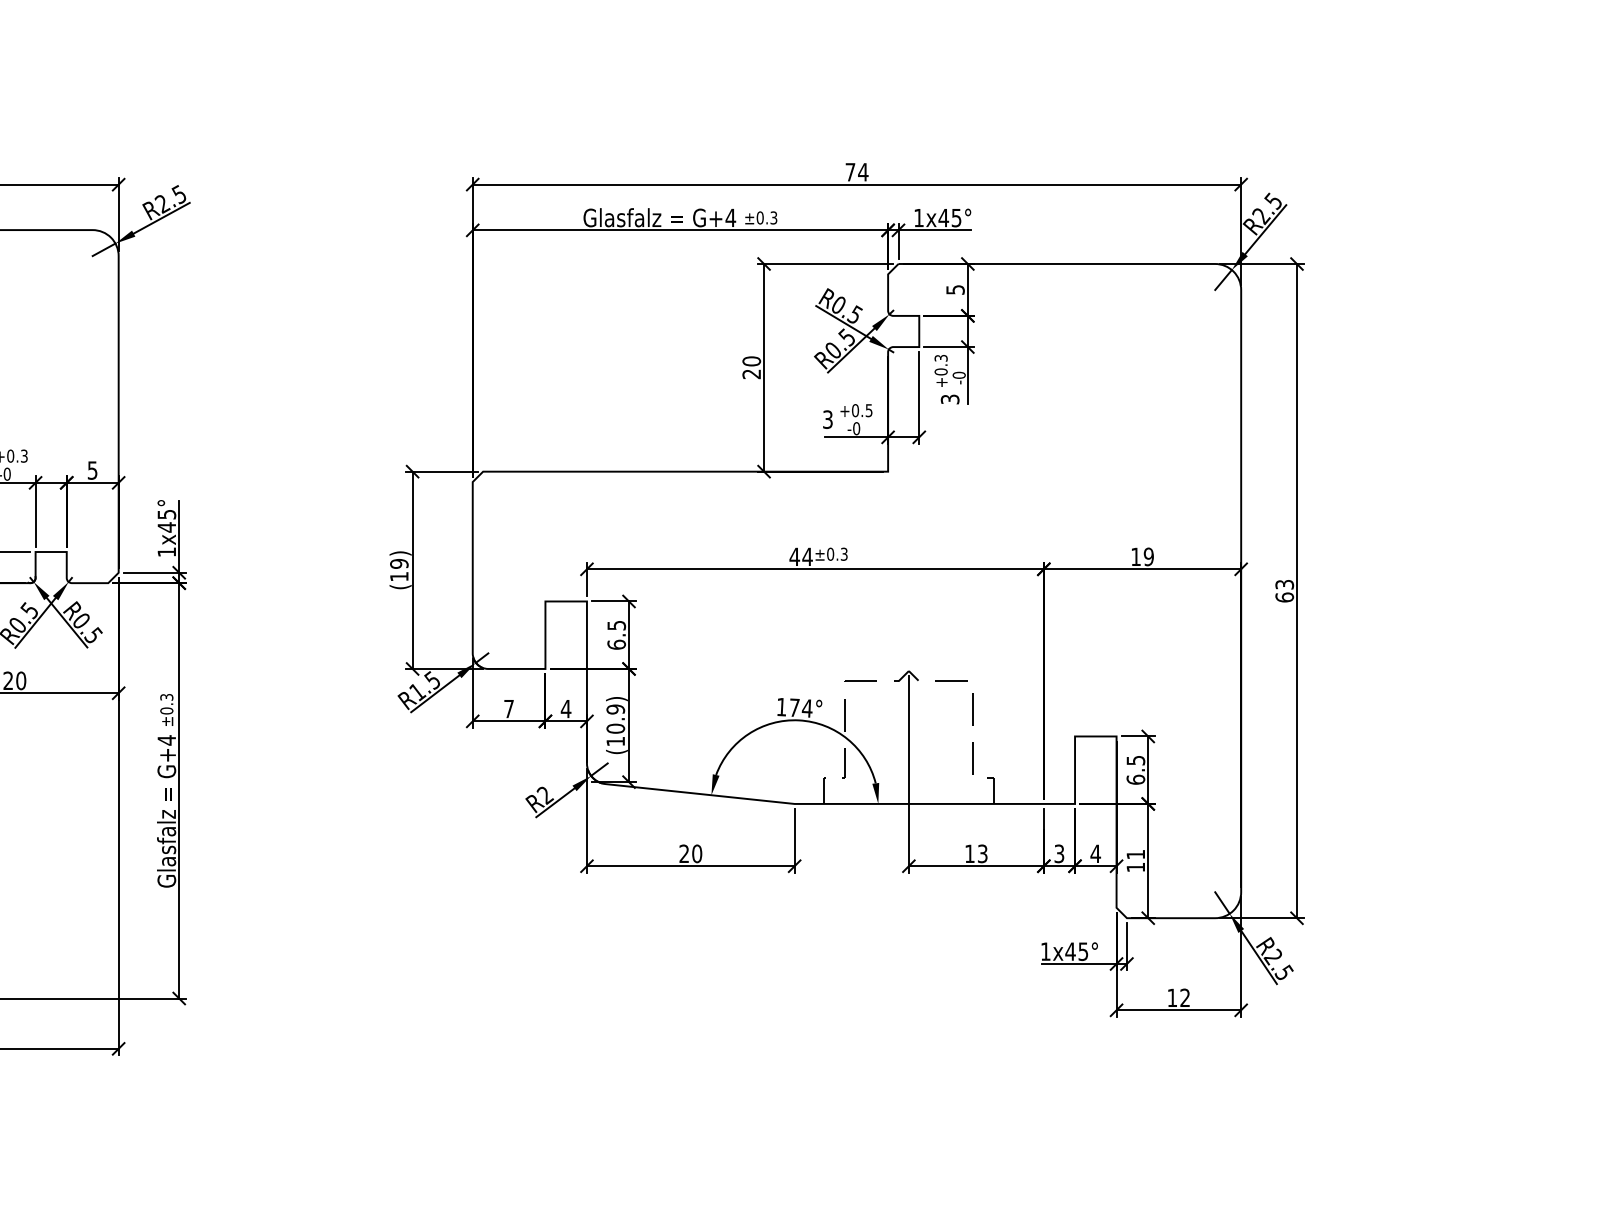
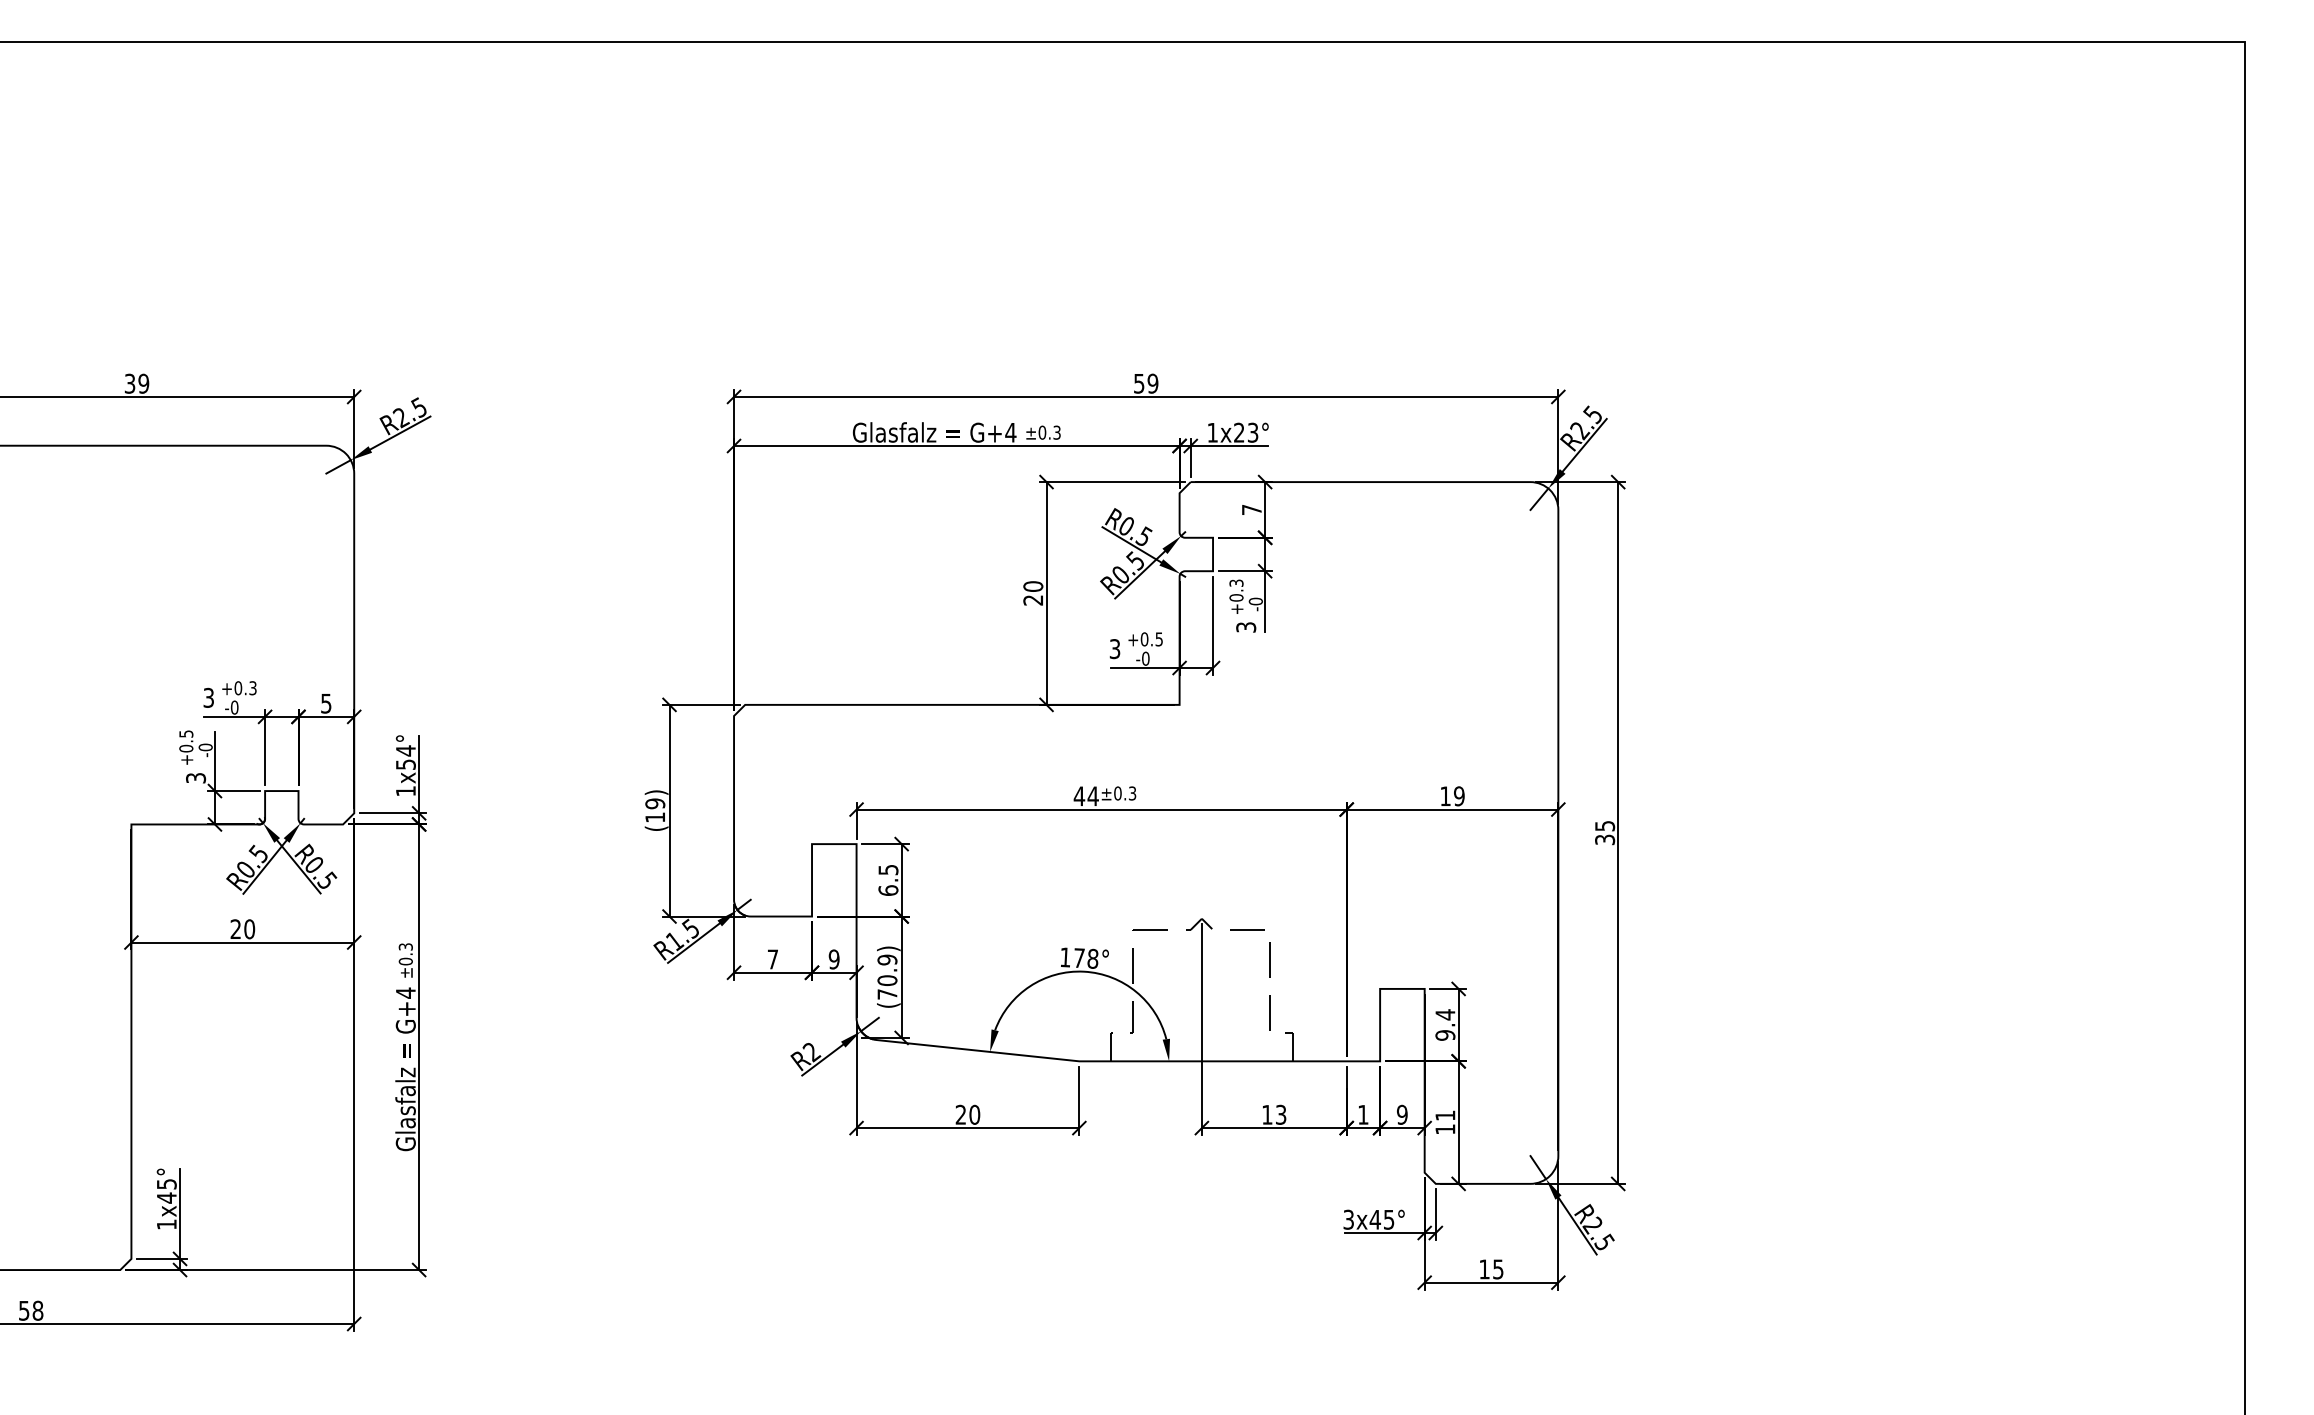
text: (857, 172) -> (1146, 383), 74 -> 59
text: (949, 217) -> (1245, 432), 1x45° -> 1x23°
text: (955, 290) -> (1251, 510), 5 -> 7
text: (166, 520) -> (405, 757), 1x45° -> 1x54°
text: (1285, 591) -> (1605, 833), 63 -> 35
text: (806, 708) -> (1092, 958), 174° -> 178°
text: (565, 709) -> (833, 959), 4 -> 9
text: (615, 741) -> (887, 994), (10.9) -> (70.9)
text: (1135, 769) -> (1445, 1024), 6.5 -> 9.4
text: (1059, 853) -> (1363, 1114), 3 -> 1
text: (1094, 853) -> (1401, 1114), 4 -> 9
text: (1045, 951) -> (1348, 1219), 1x45° -> 3x45°
text: (1185, 998) -> (1498, 1269), 12 -> 15

